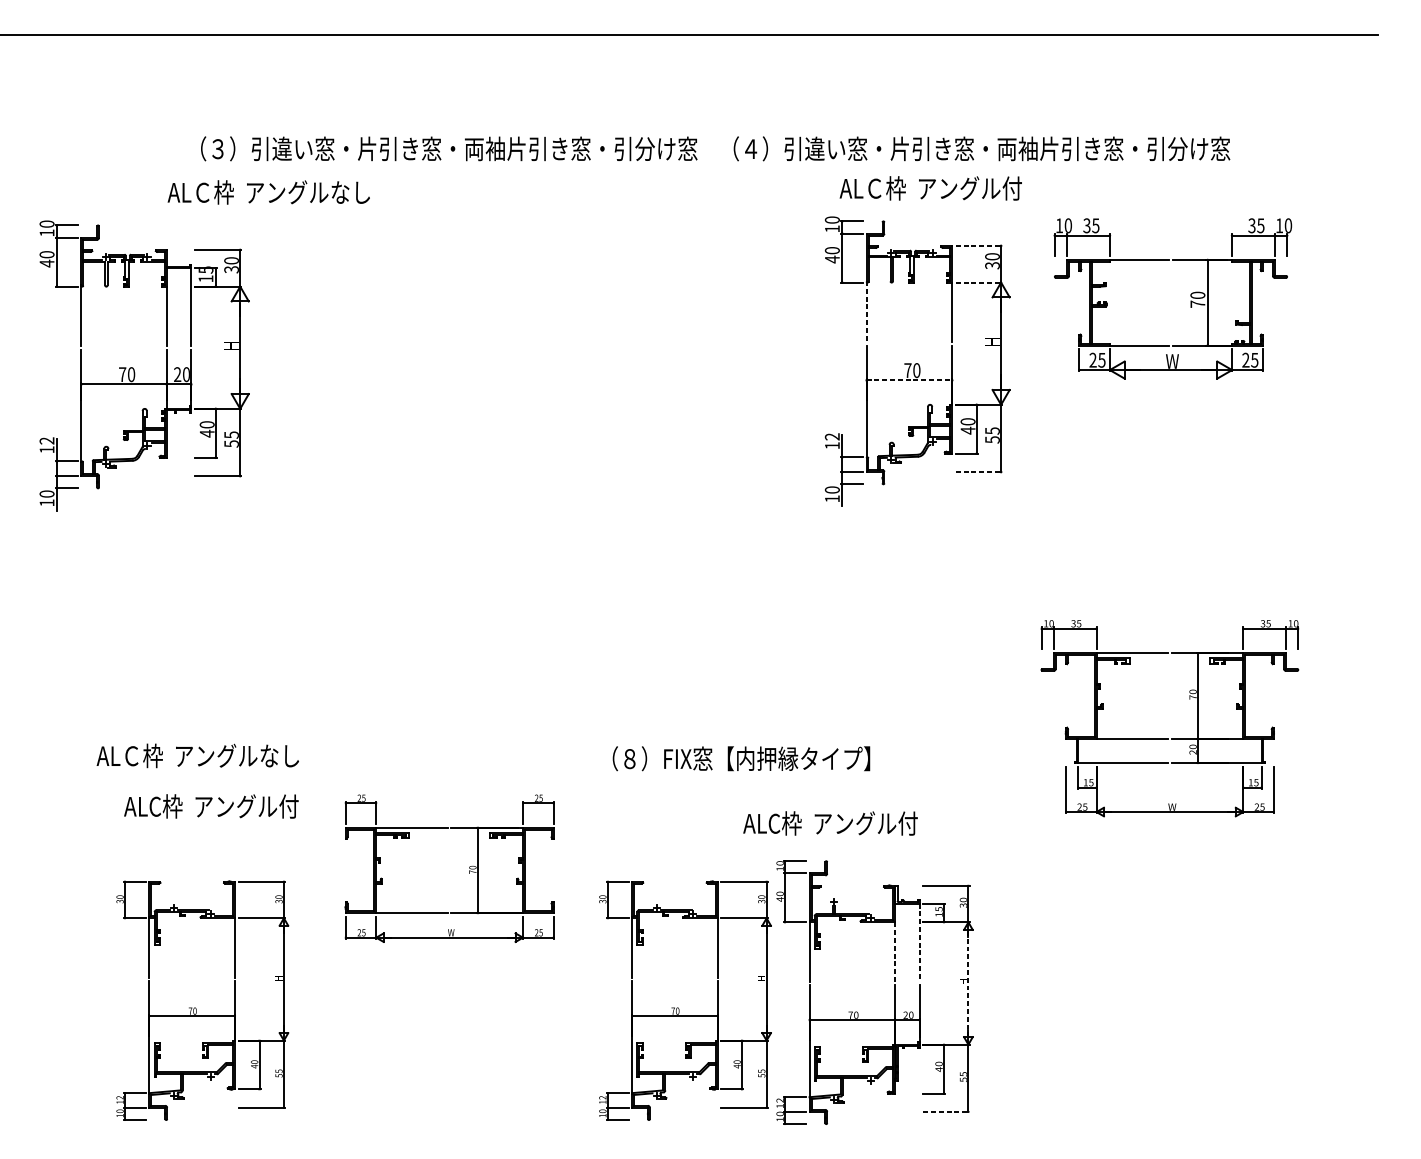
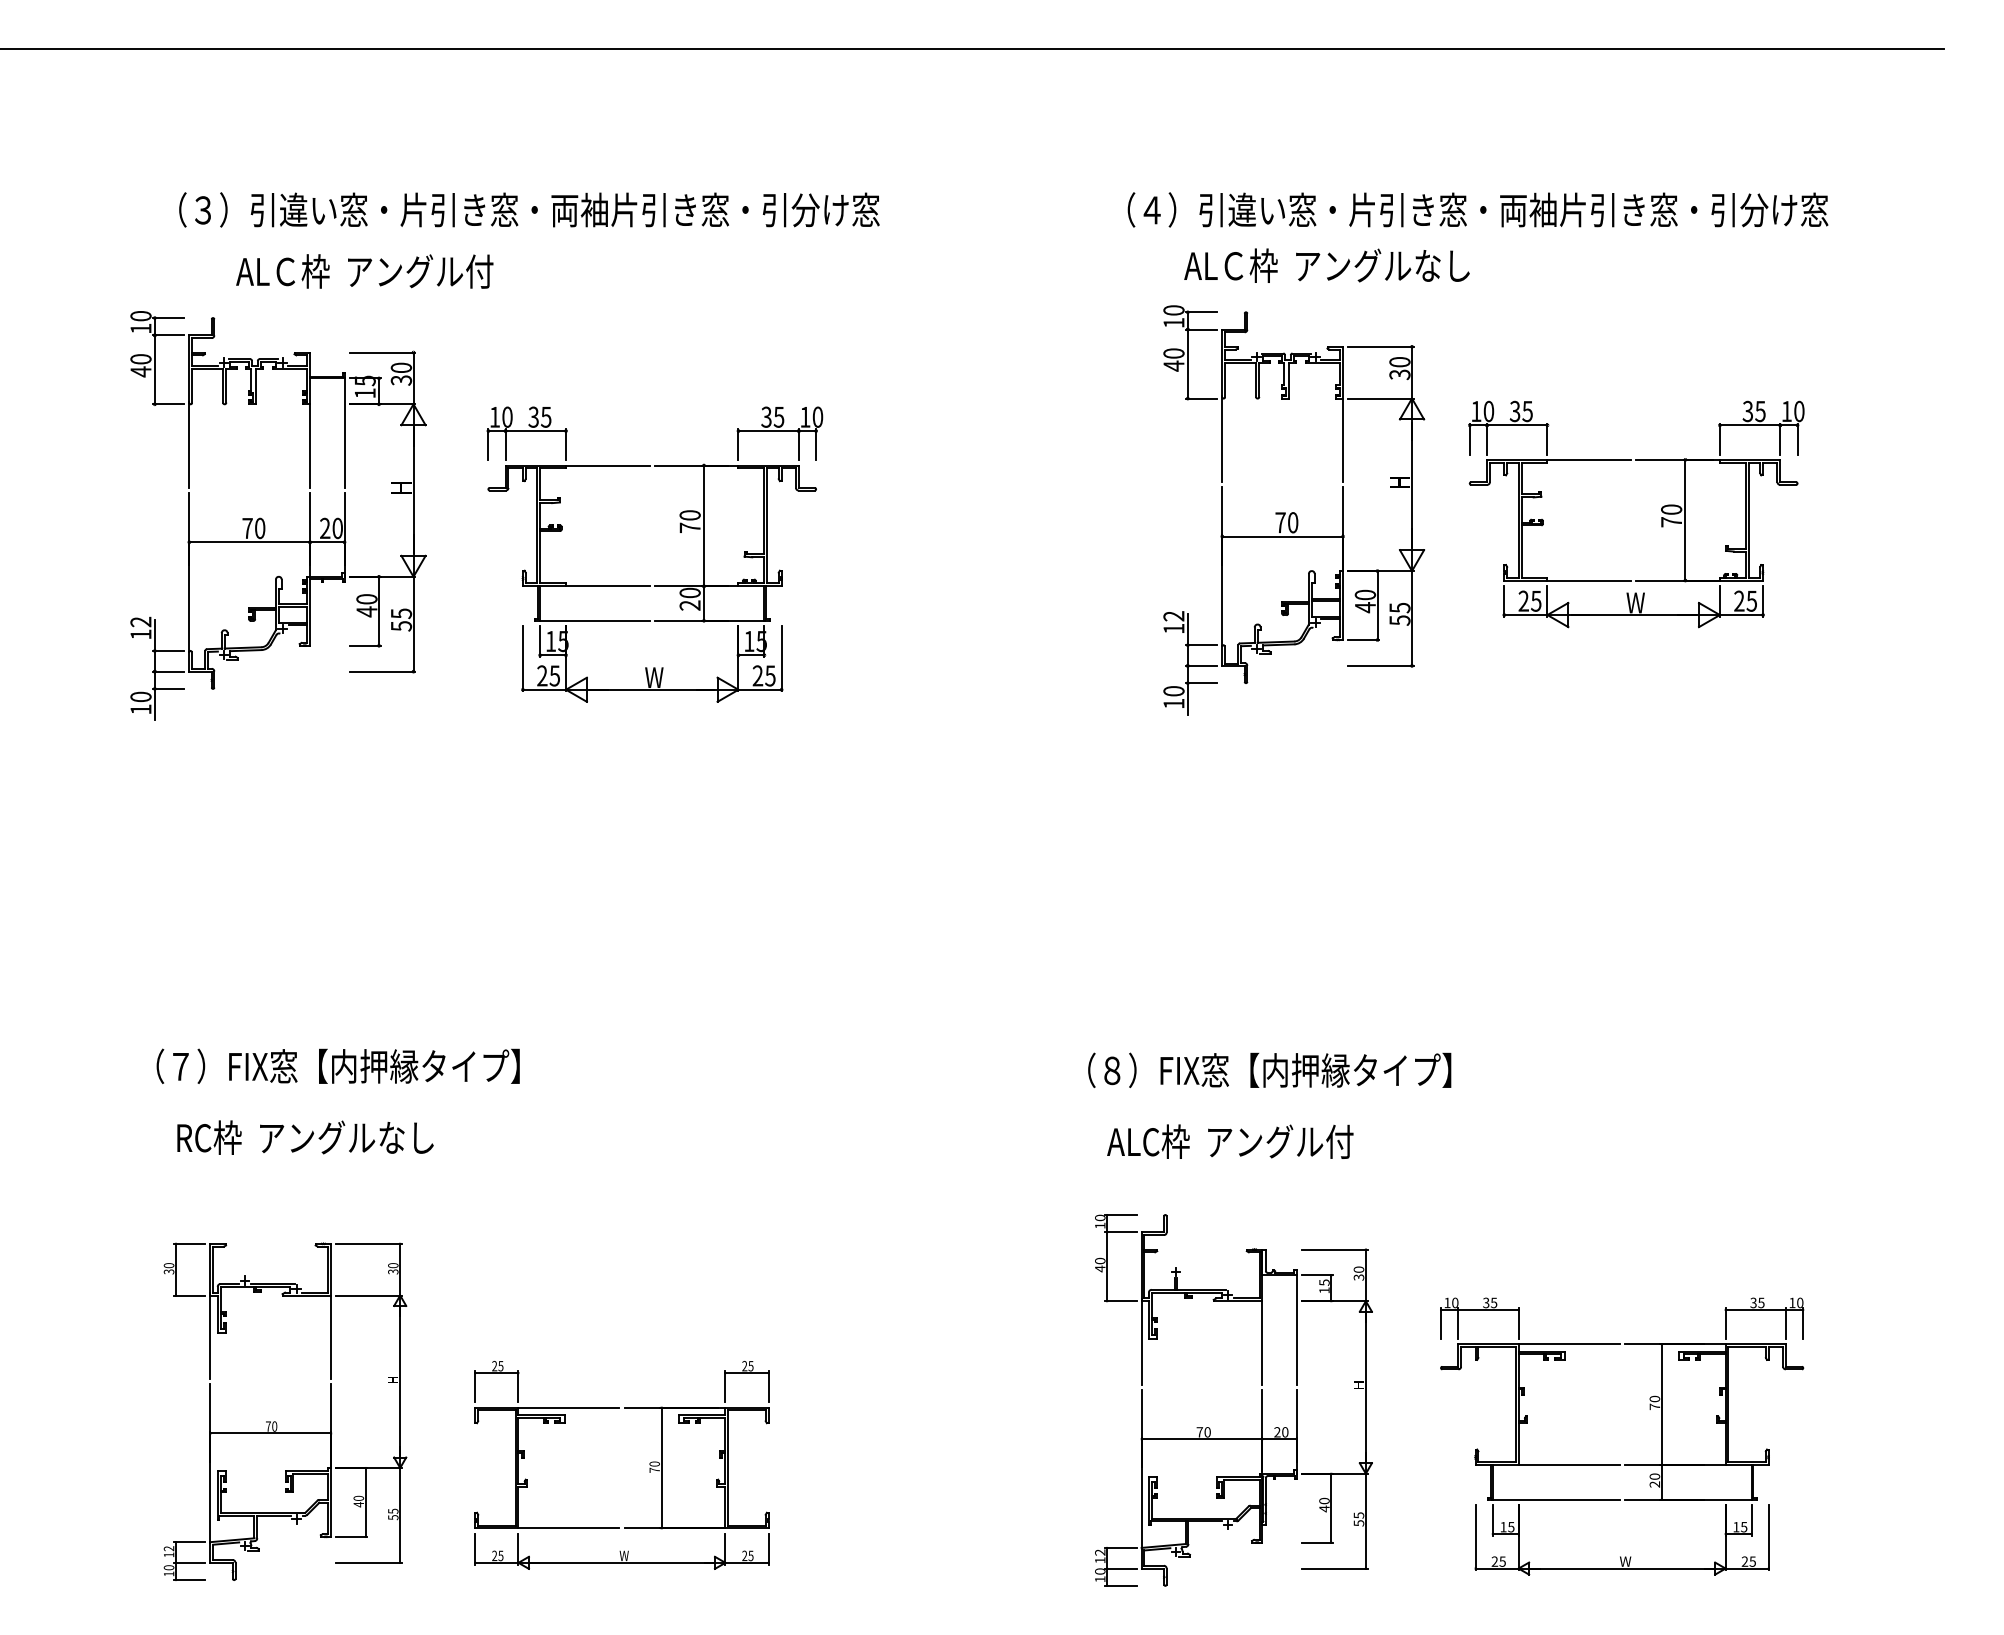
text: (449, 148) -> (529, 209), moved
text: (981, 148) -> (1477, 209), moved
text: (1022, 188) -> (1441, 265), ALＣ枠  アングル付 -> ALＣ枠  アングルなし
text: (350, 192) -> (493, 271), ALＣ枠  アングルなし -> ALＣ枠  アングル付
line: (978, 245) -> (1380, 346), dashed -> solid
line: (978, 282) -> (1380, 398), dashed -> solid
part: (1190, 296) -> (1661, 511), moved
line: (866, 311) -> (1222, 439), dashed -> solid
part: (134, 369) -> (264, 521), moved
line: (910, 380) -> (1283, 536), dashed -> solid
part: (464, 415) -> (654, 585), added
line: (978, 471) -> (1380, 665), dashed -> solid
part: (1168, 738) -> (1620, 1464), moved
text: (232, 755) -> (327, 1066), ALＣ枠  アングルなし -> （７）FIX窓【内押縁タイプ】
text: (741, 758) -> (1269, 1069), moved
text: (215, 806) -> (303, 1137), ALC枠  アングル付 -> RC枠  アングルなし
text: (830, 823) -> (1230, 1141), moved
part: (469, 867) -> (649, 1464), moved
line: (919, 943) -> (1296, 1330), dashed -> solid
line: (895, 952) -> (1262, 1343), dashed -> solid
line: (968, 983) -> (1365, 1387), dashed -> solid
part: (678, 1007) -> (956, 1421), removed
line: (946, 1111) -> (1334, 1568), dashed -> solid

